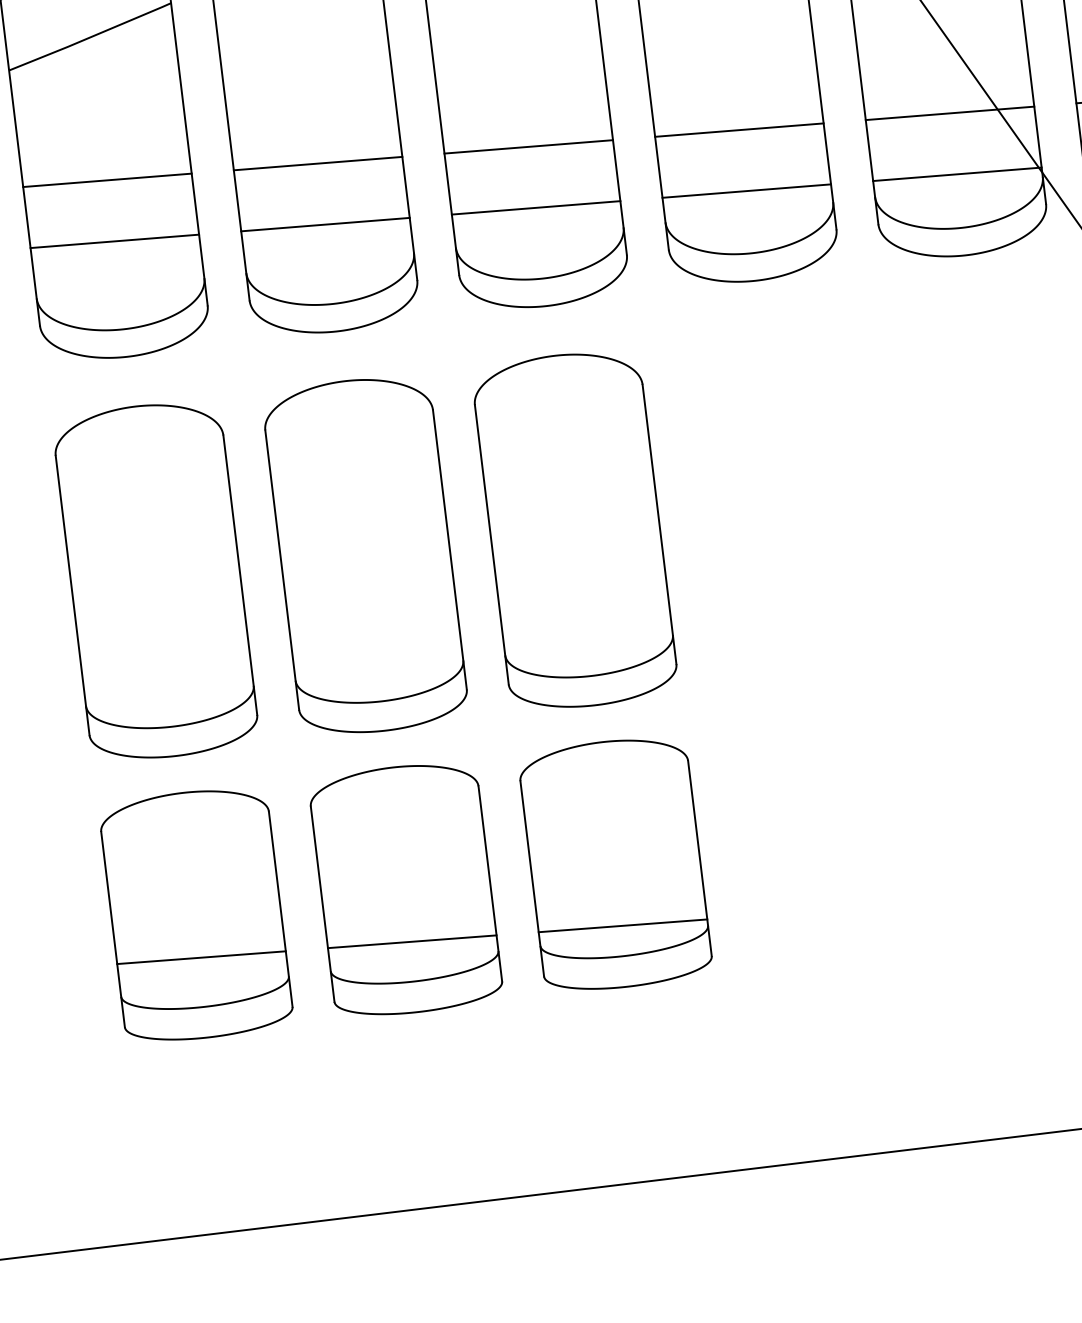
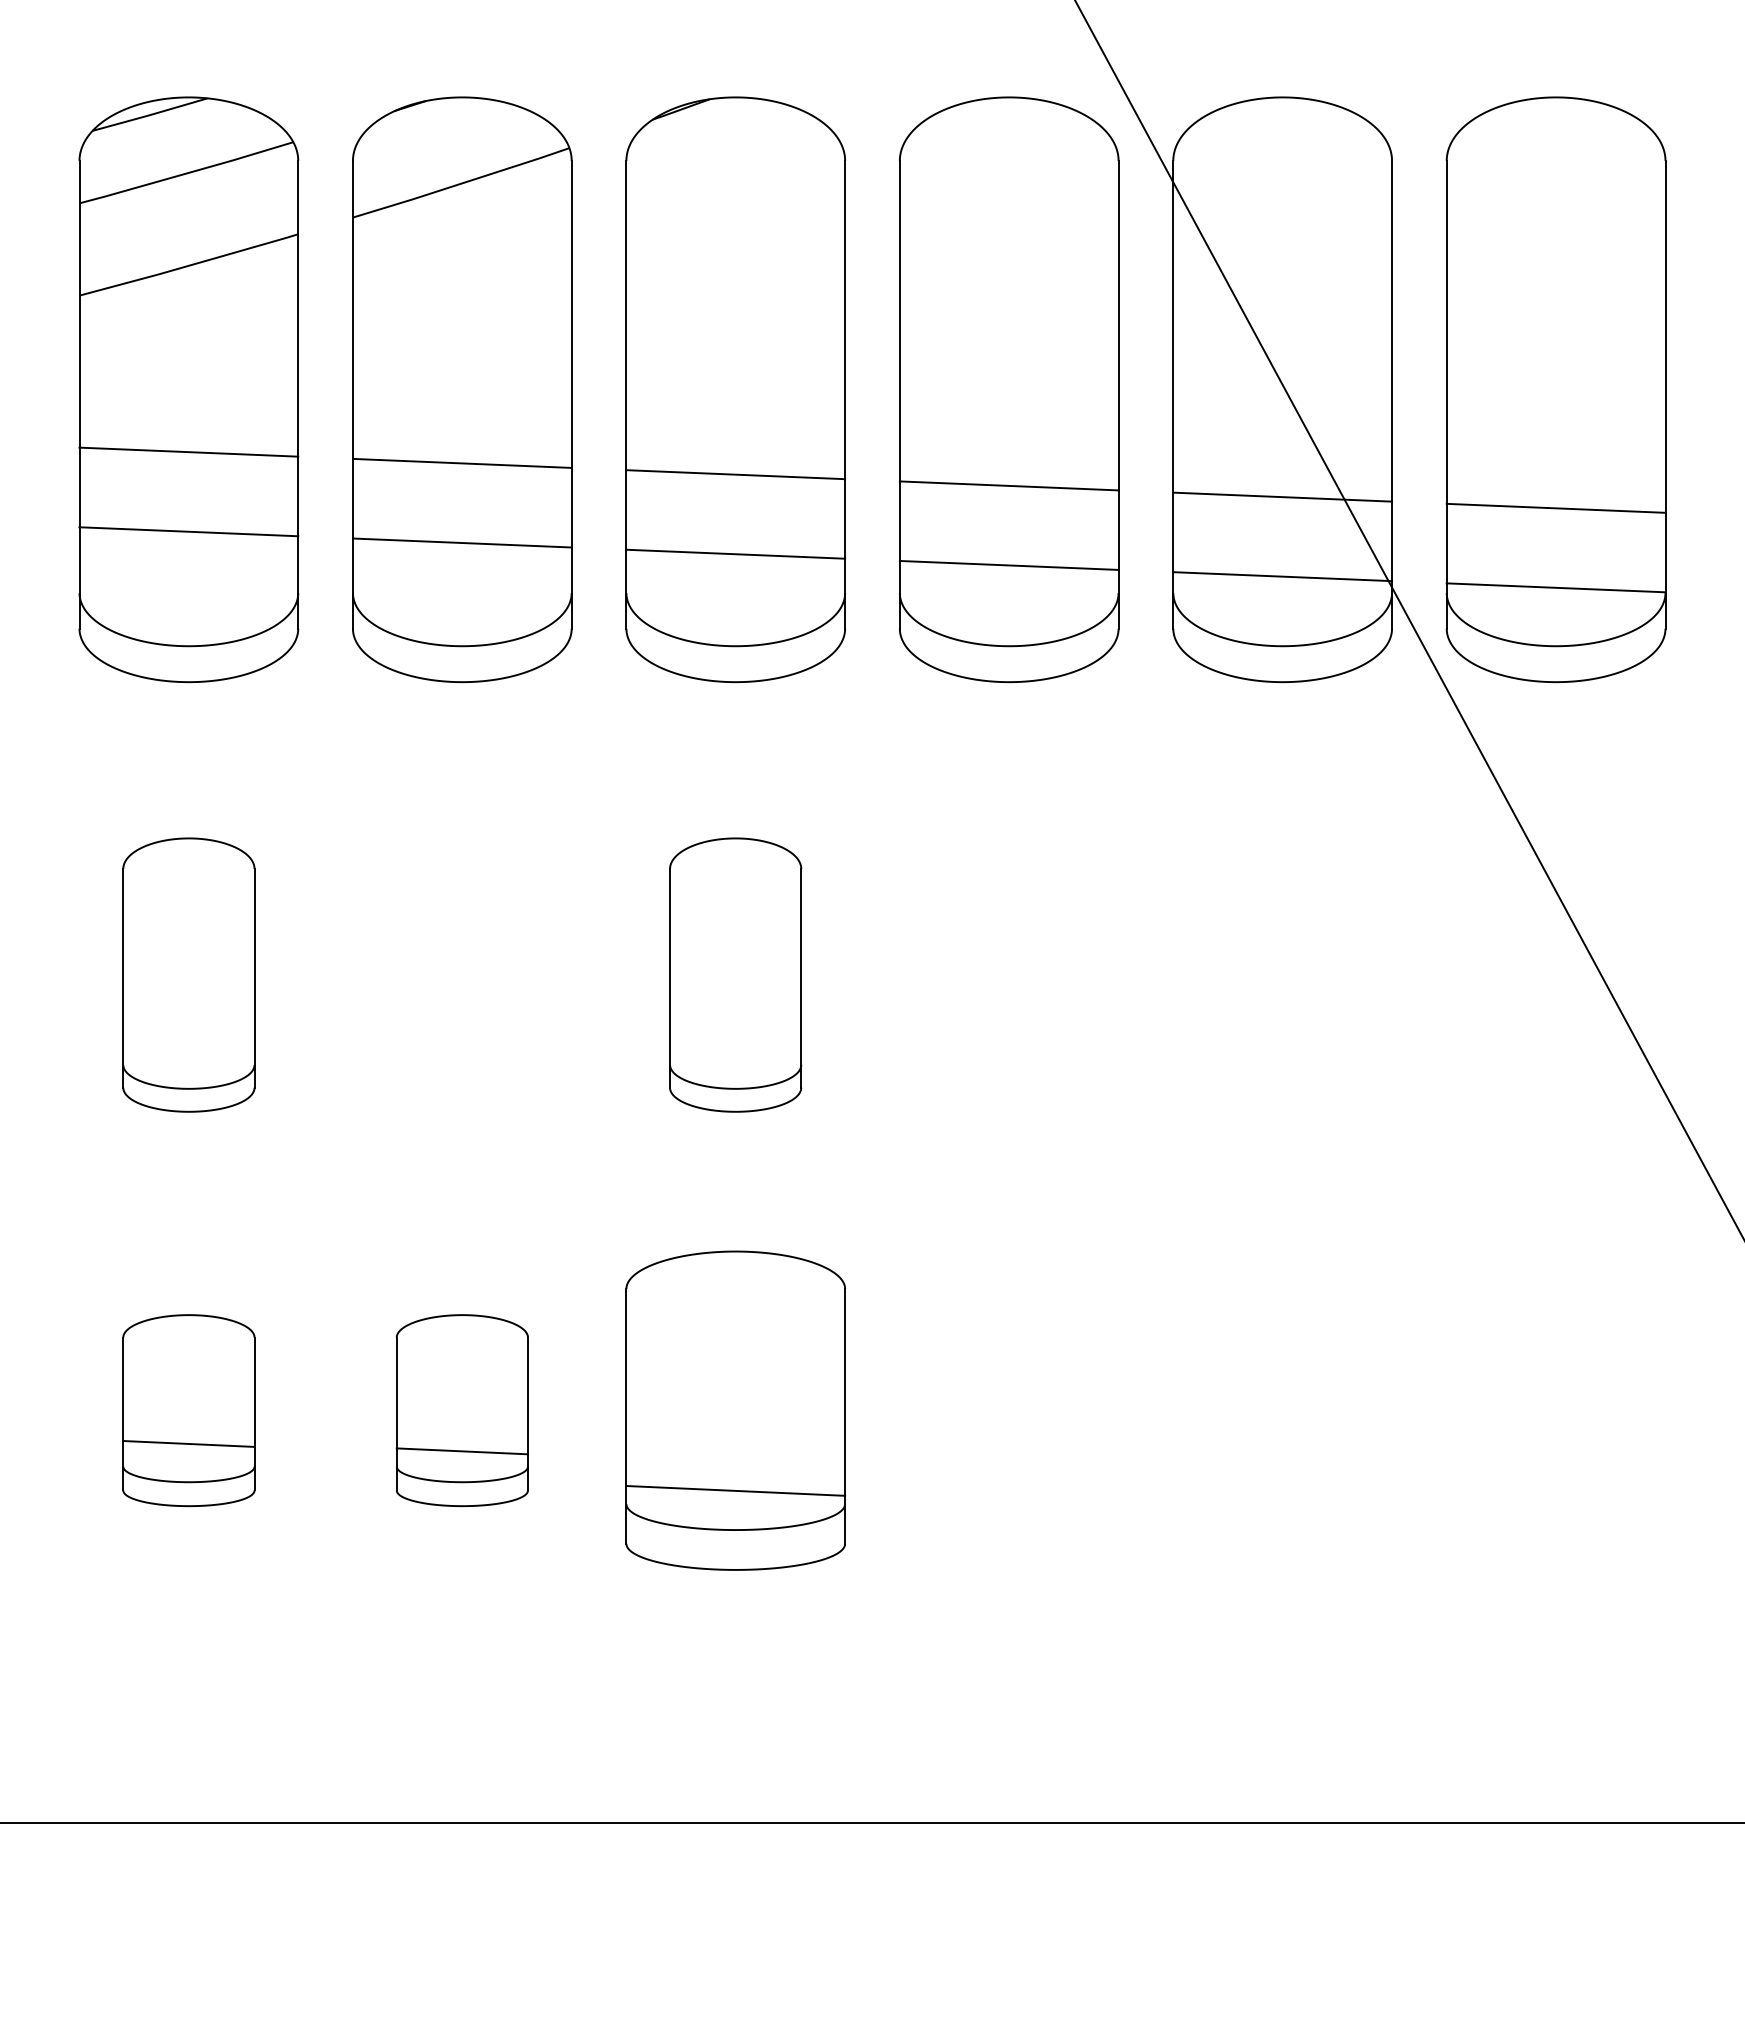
part: (574, 530) -> (735, 974), size x0.6
part: (365, 555) -> (462, 974), removed
part: (155, 580) -> (188, 974), size x0.6
part: (406, 889) -> (462, 1410), size x0.6
part: (196, 914) -> (188, 1410), size x0.6

